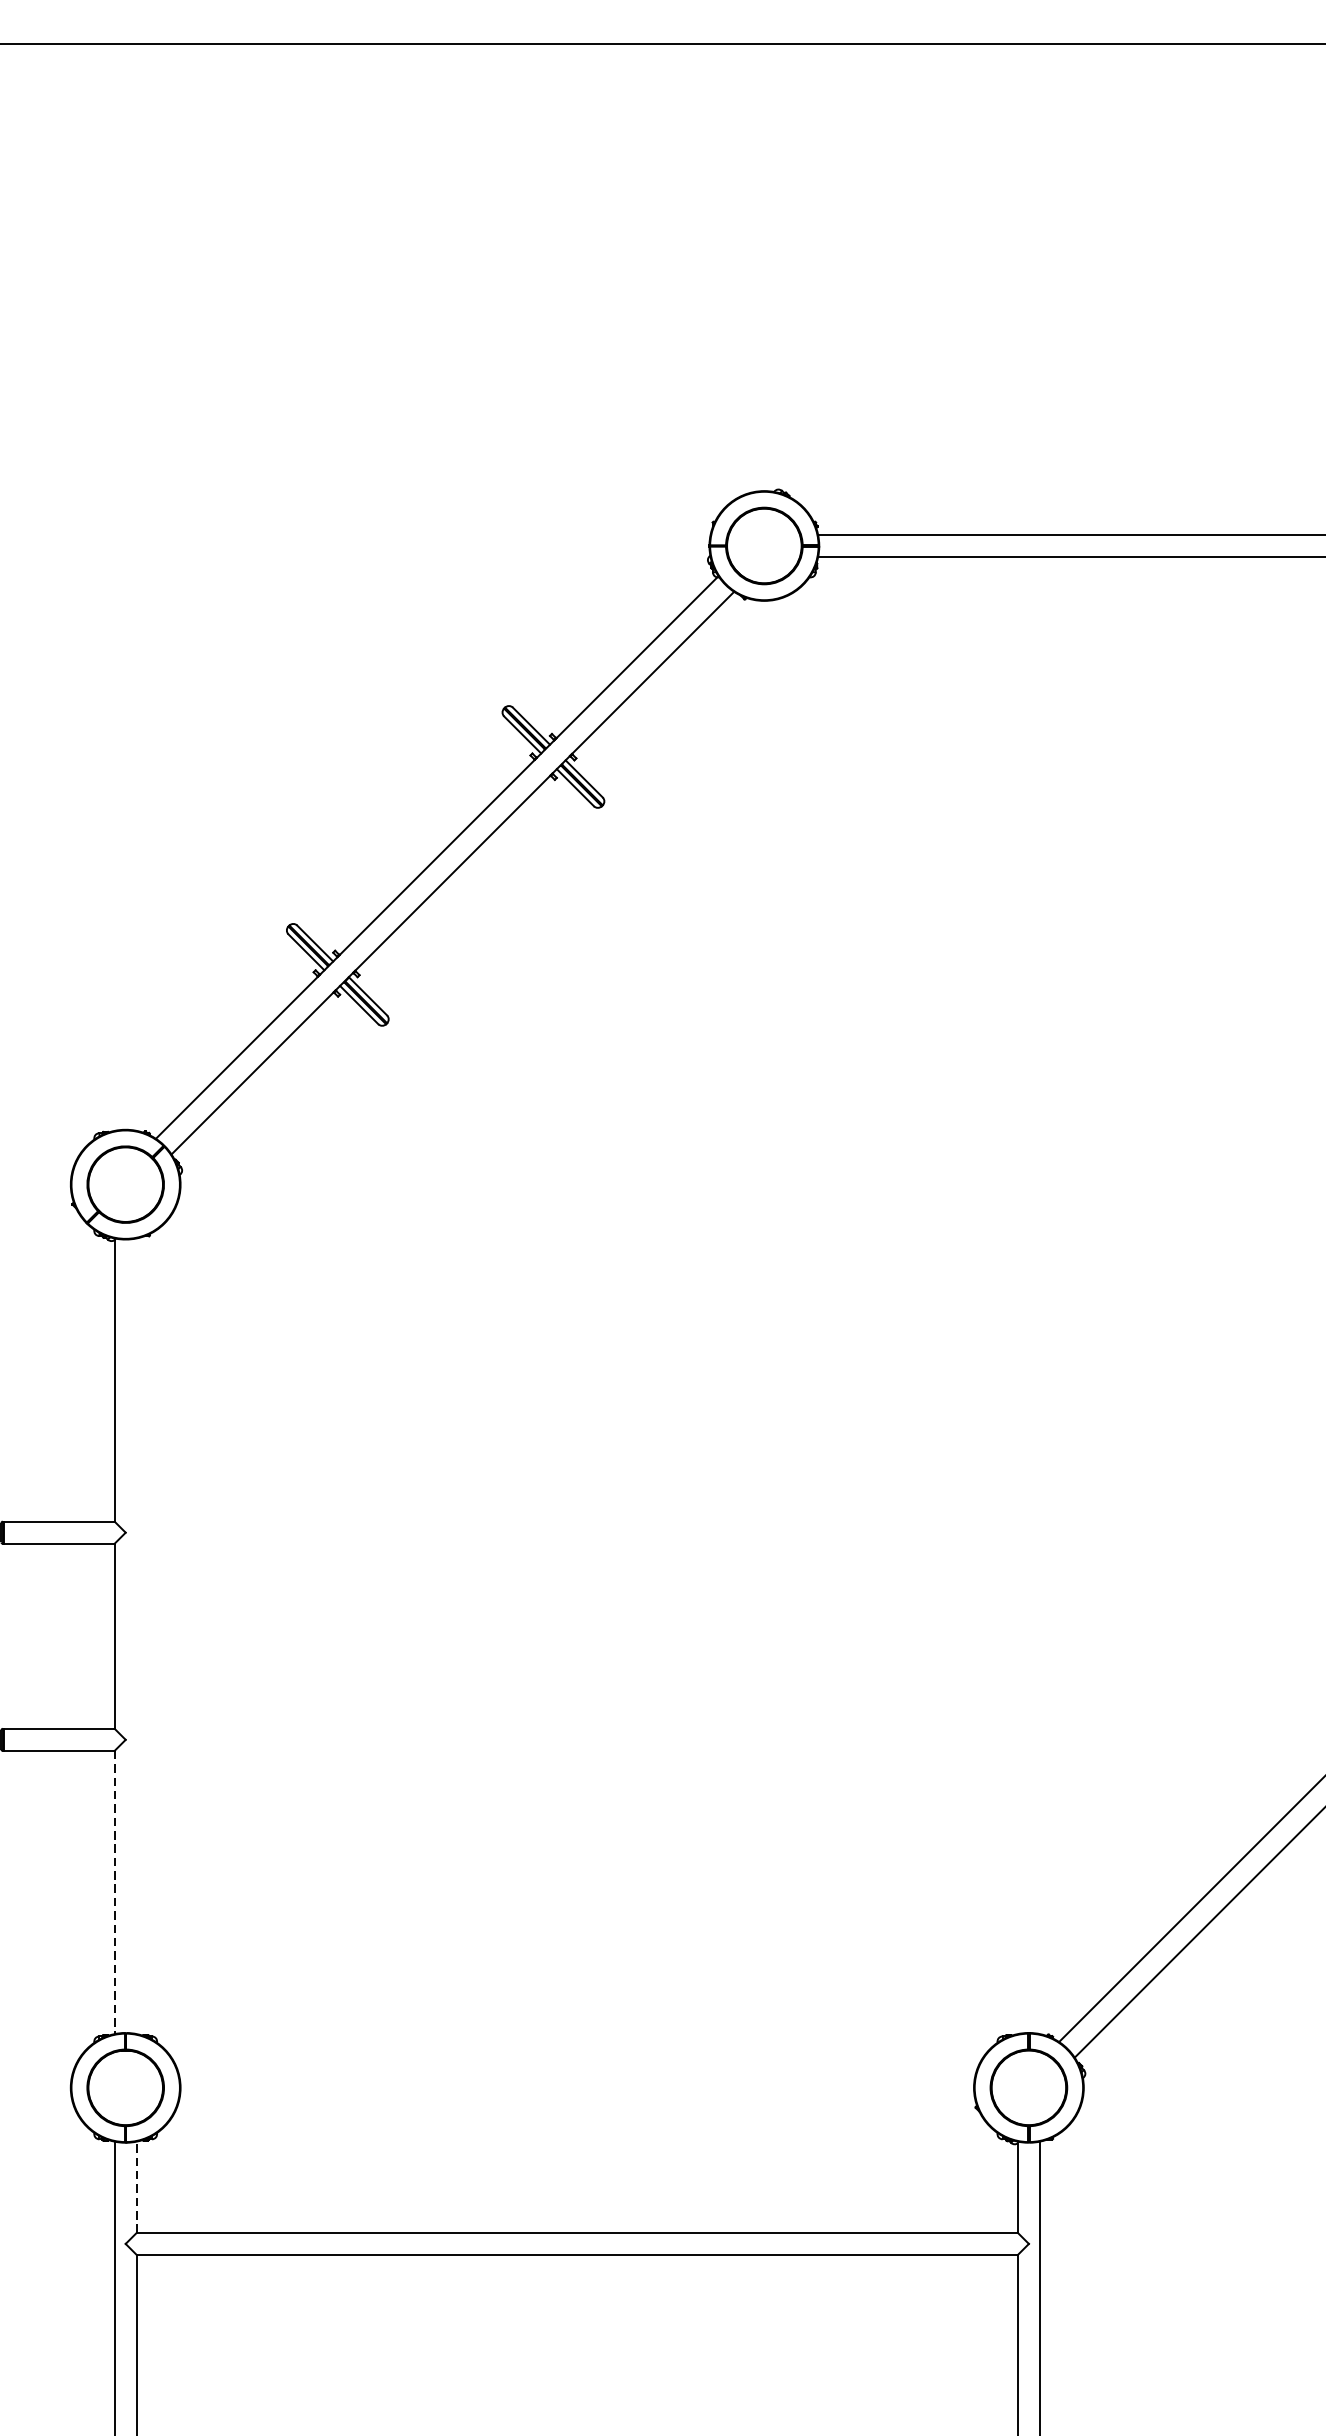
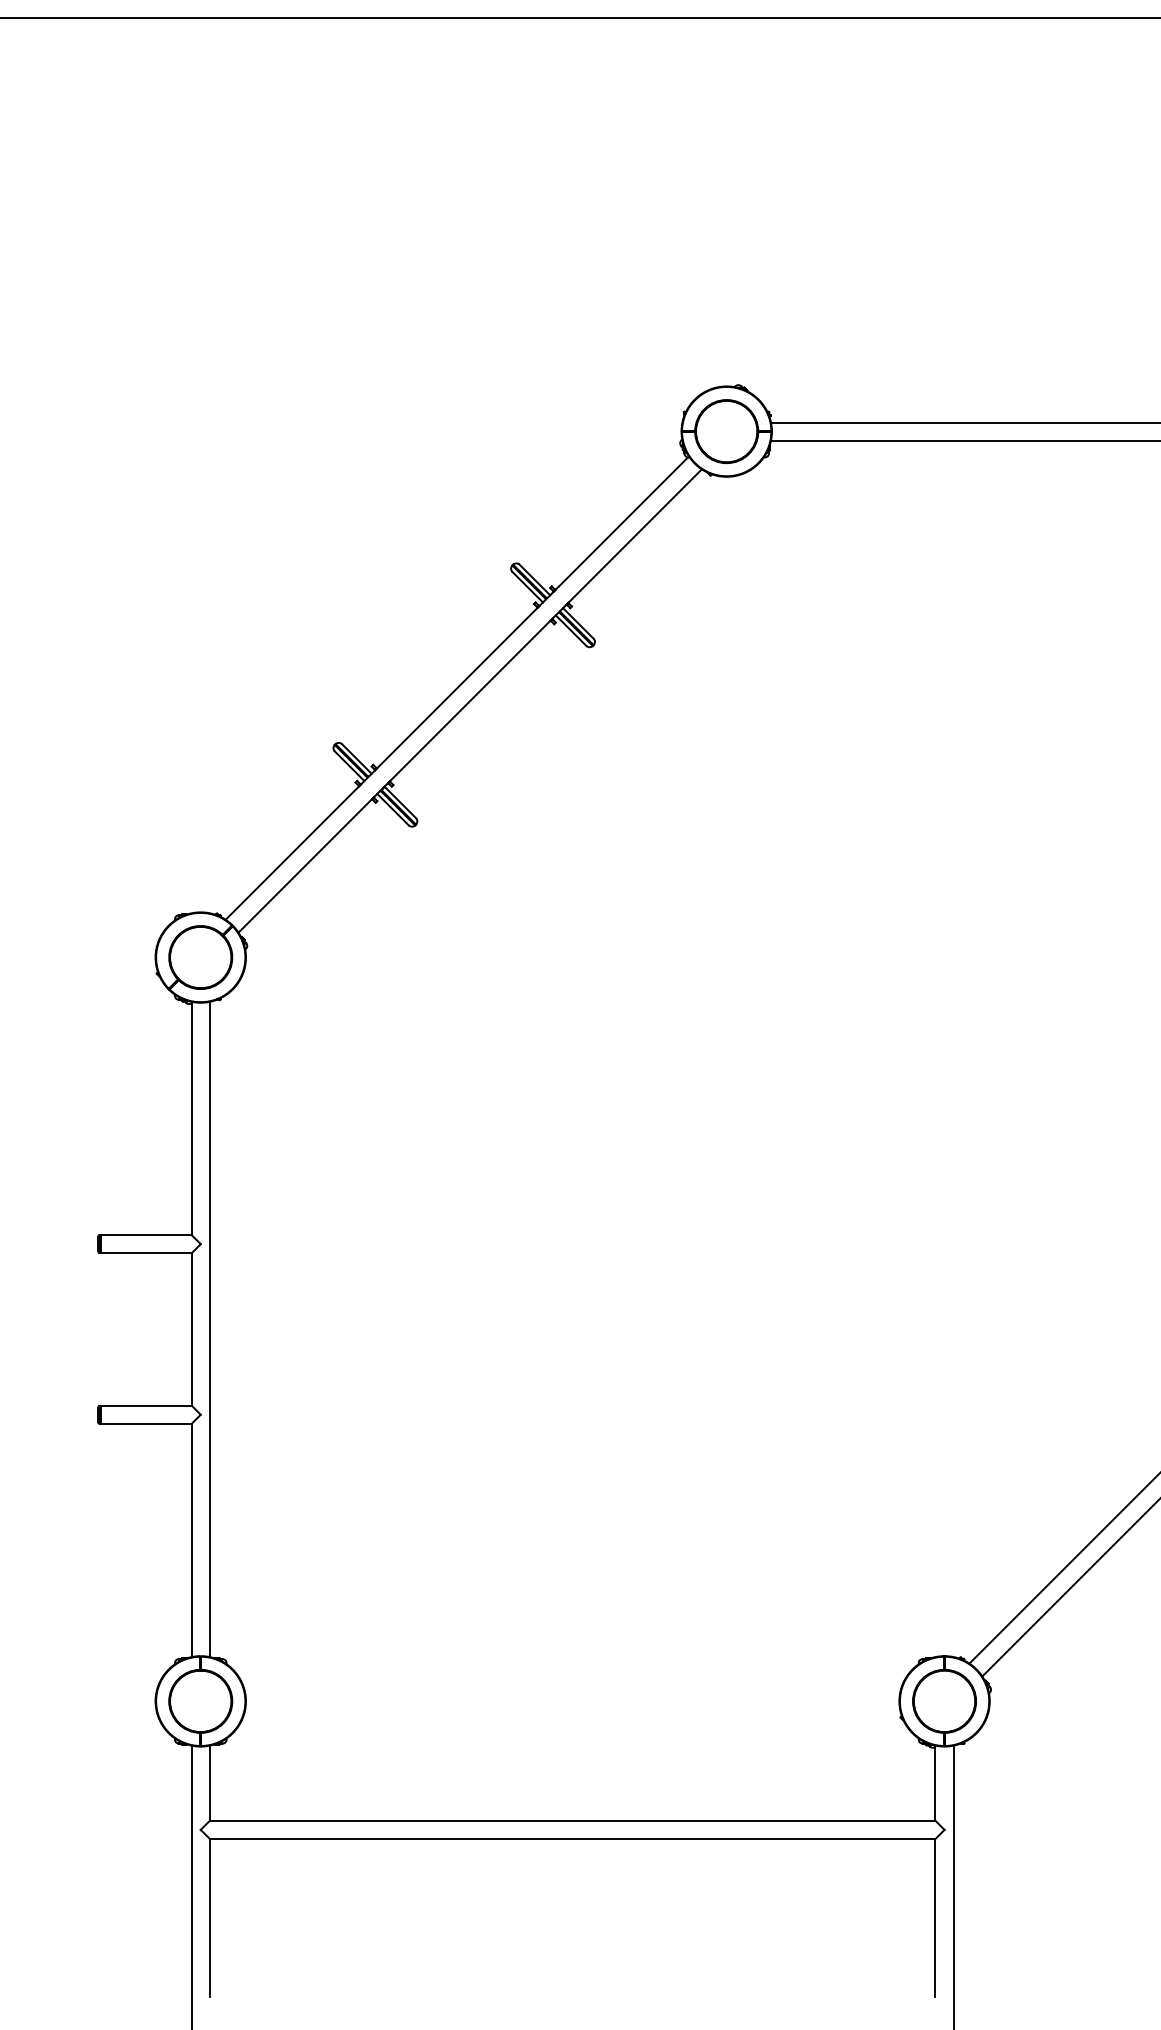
line: (136, 1636) -> (209, 1329), added
line: (114, 1892) -> (191, 1540), dashed -> solid
line: (136, 2187) -> (209, 1783), dashed -> solid

